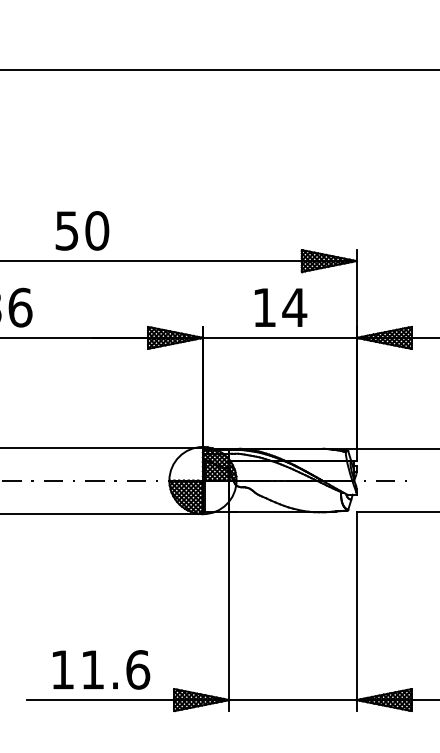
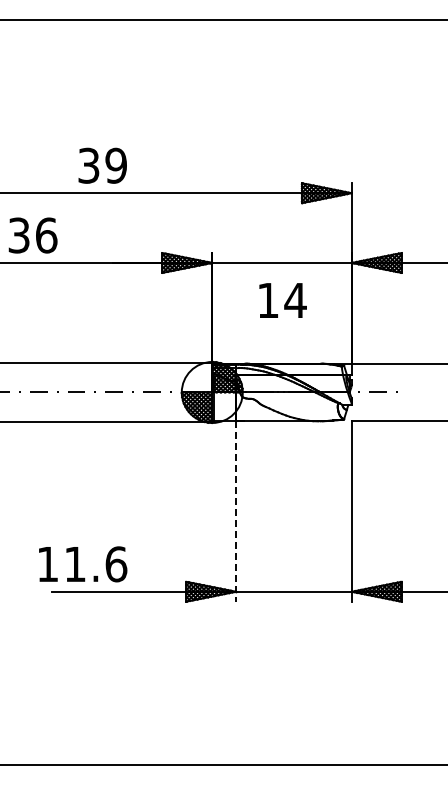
text: (83, 230) -> (103, 165), 50 -> 39
text: (280, 307) -> (282, 300), moved
line: (229, 612) -> (236, 512), solid -> dashed
text: (101, 670) -> (83, 564), moved

